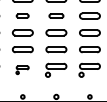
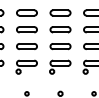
part: (22, 15) -> (26, 12), size x1.67
part: (56, 15) -> (60, 12), size x1.43
part: (22, 69) -> (26, 66), size x1.67

